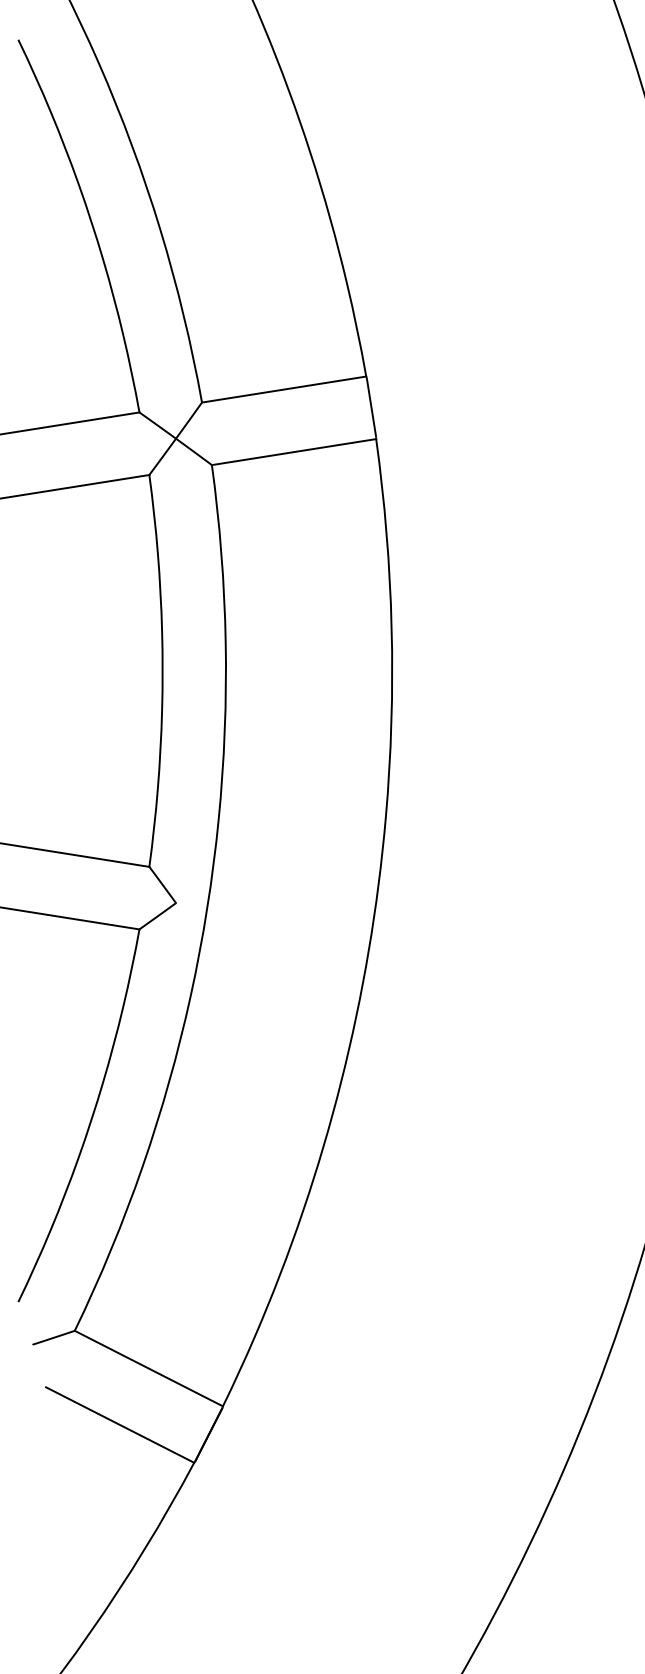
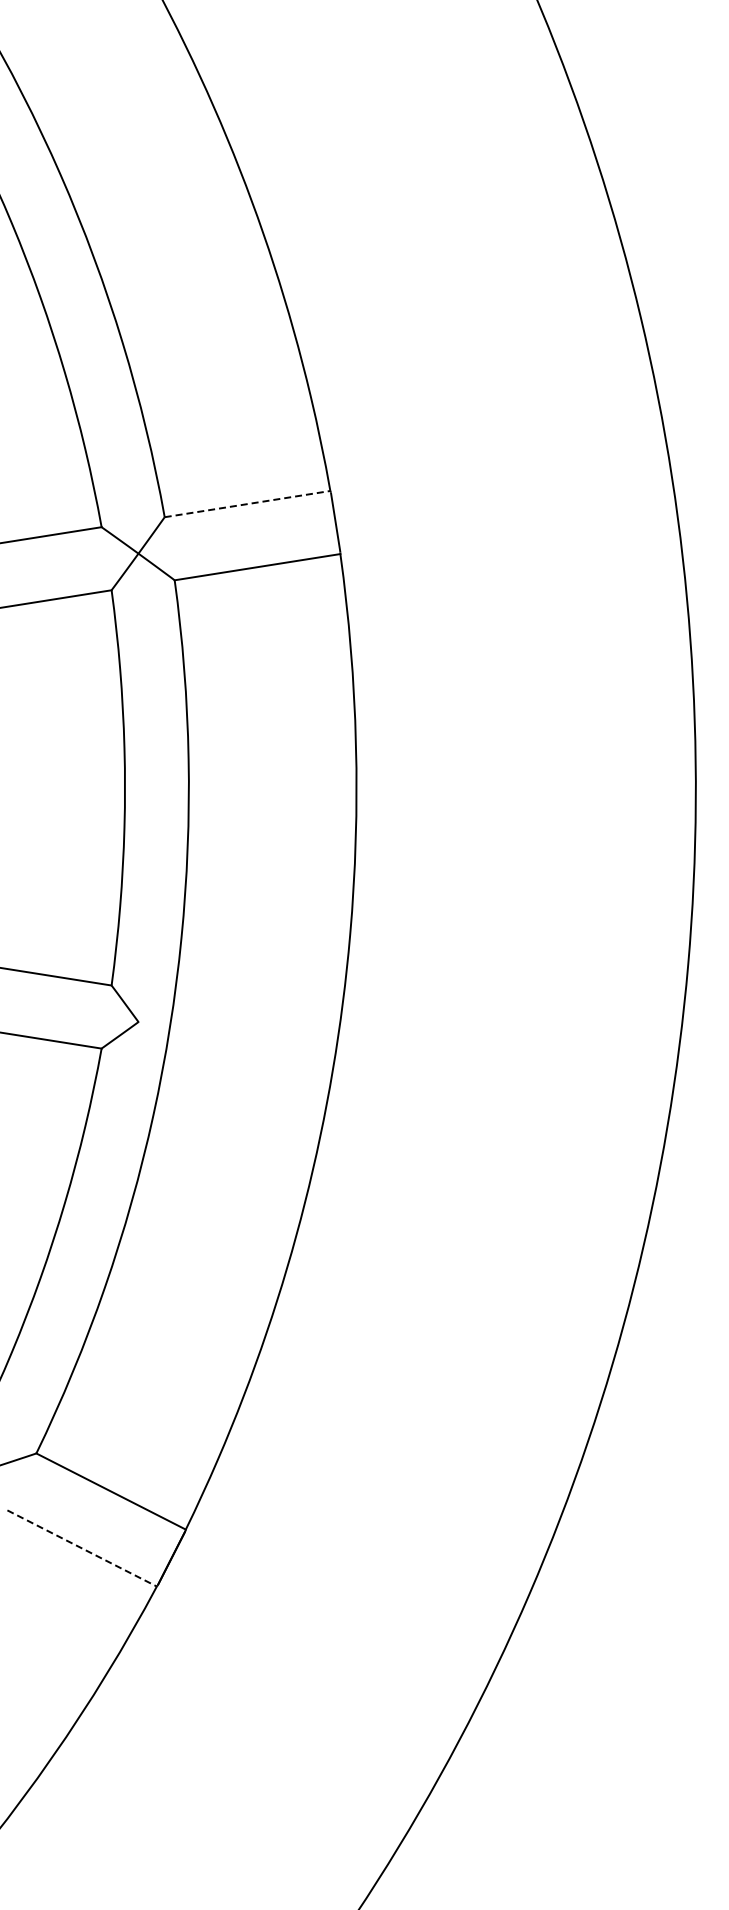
line: (284, 389) -> (247, 504), solid -> dashed
line: (120, 1425) -> (82, 1548), solid -> dashed

